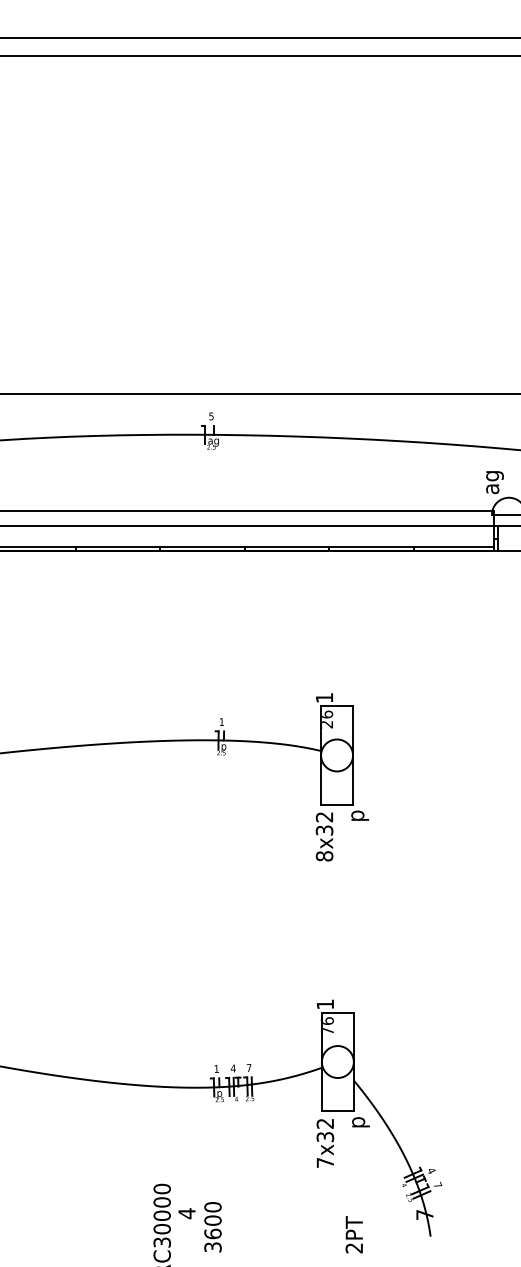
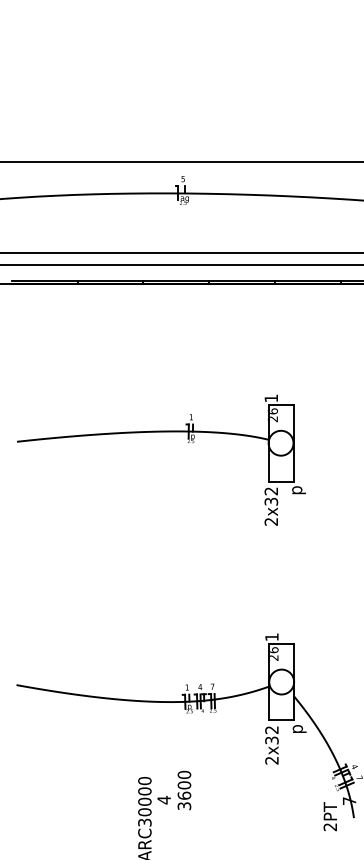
text: (324, 856) -> (271, 521), 8x32 -> 2x32
text: (326, 1030) -> (272, 657), 76 -> 26
text: (324, 1162) -> (271, 760), 7x32 -> 2x32
text: (212, 1227) -> (184, 790), moved
text: (353, 1234) -> (329, 816), moved

